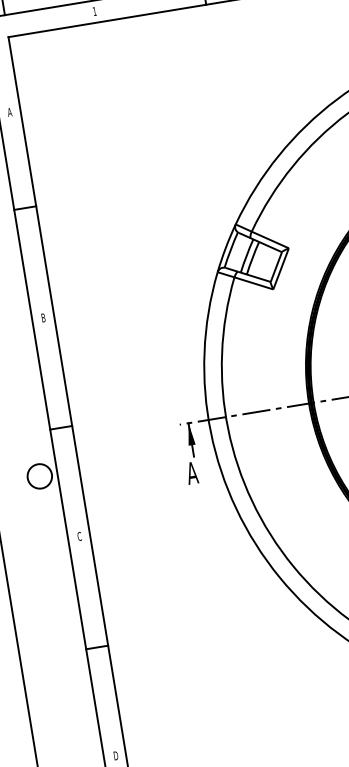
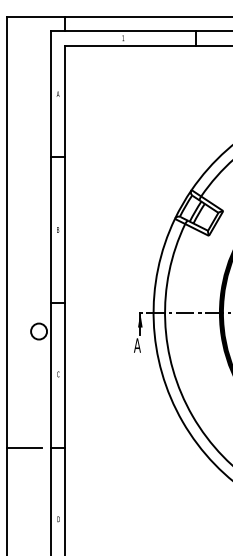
line: (46, 655) -> (24, 447), added

